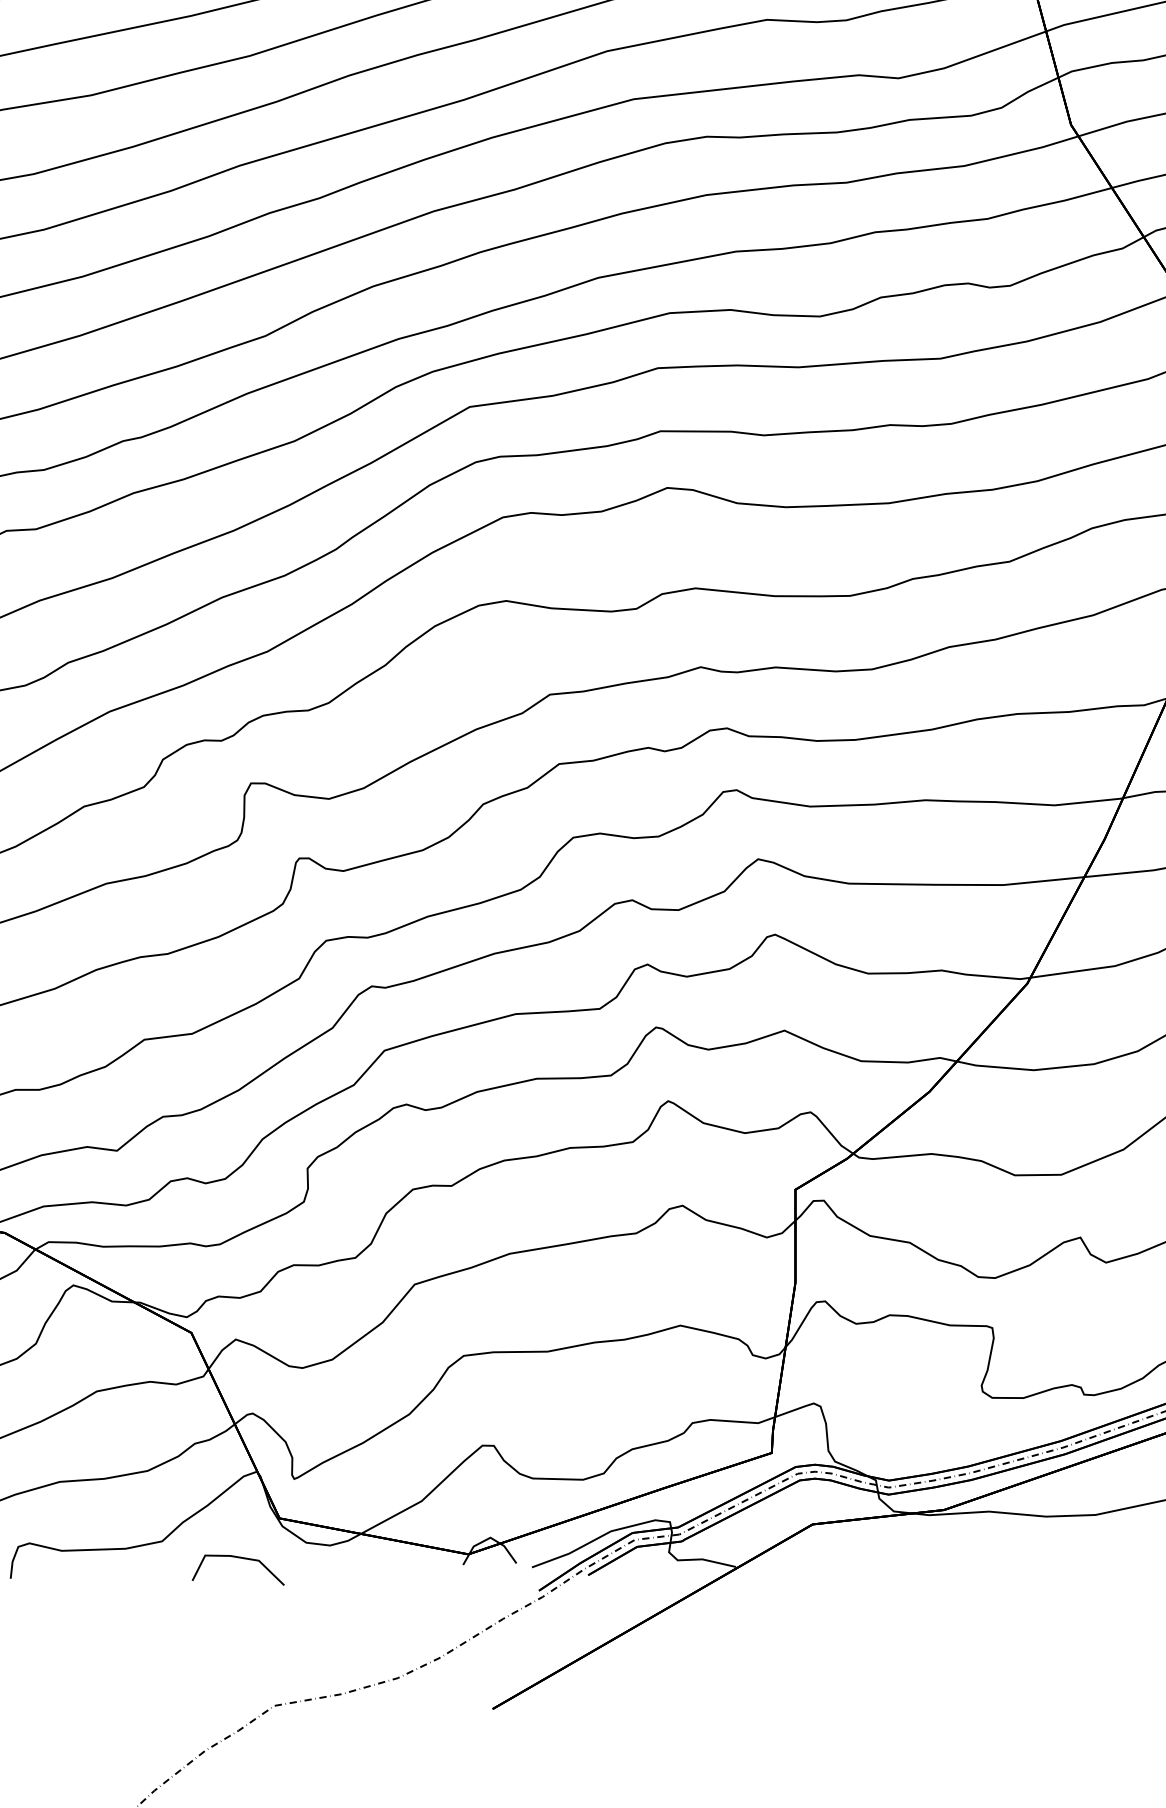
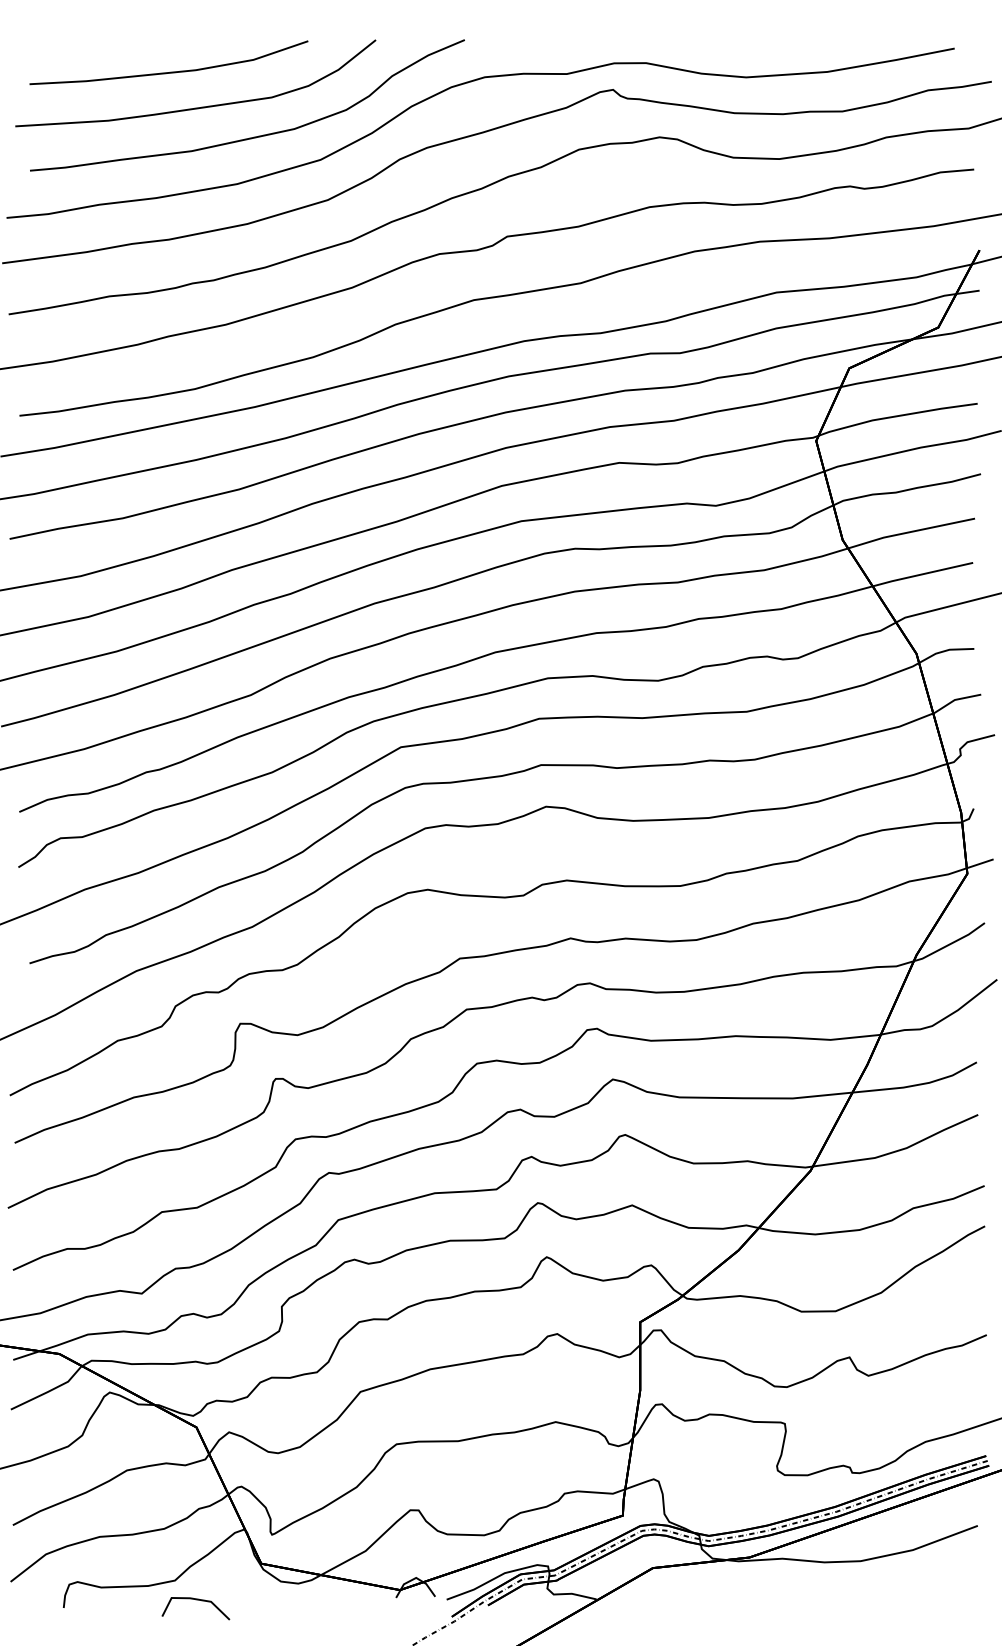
line: (237, 1558) -> (195, 1600), moved

